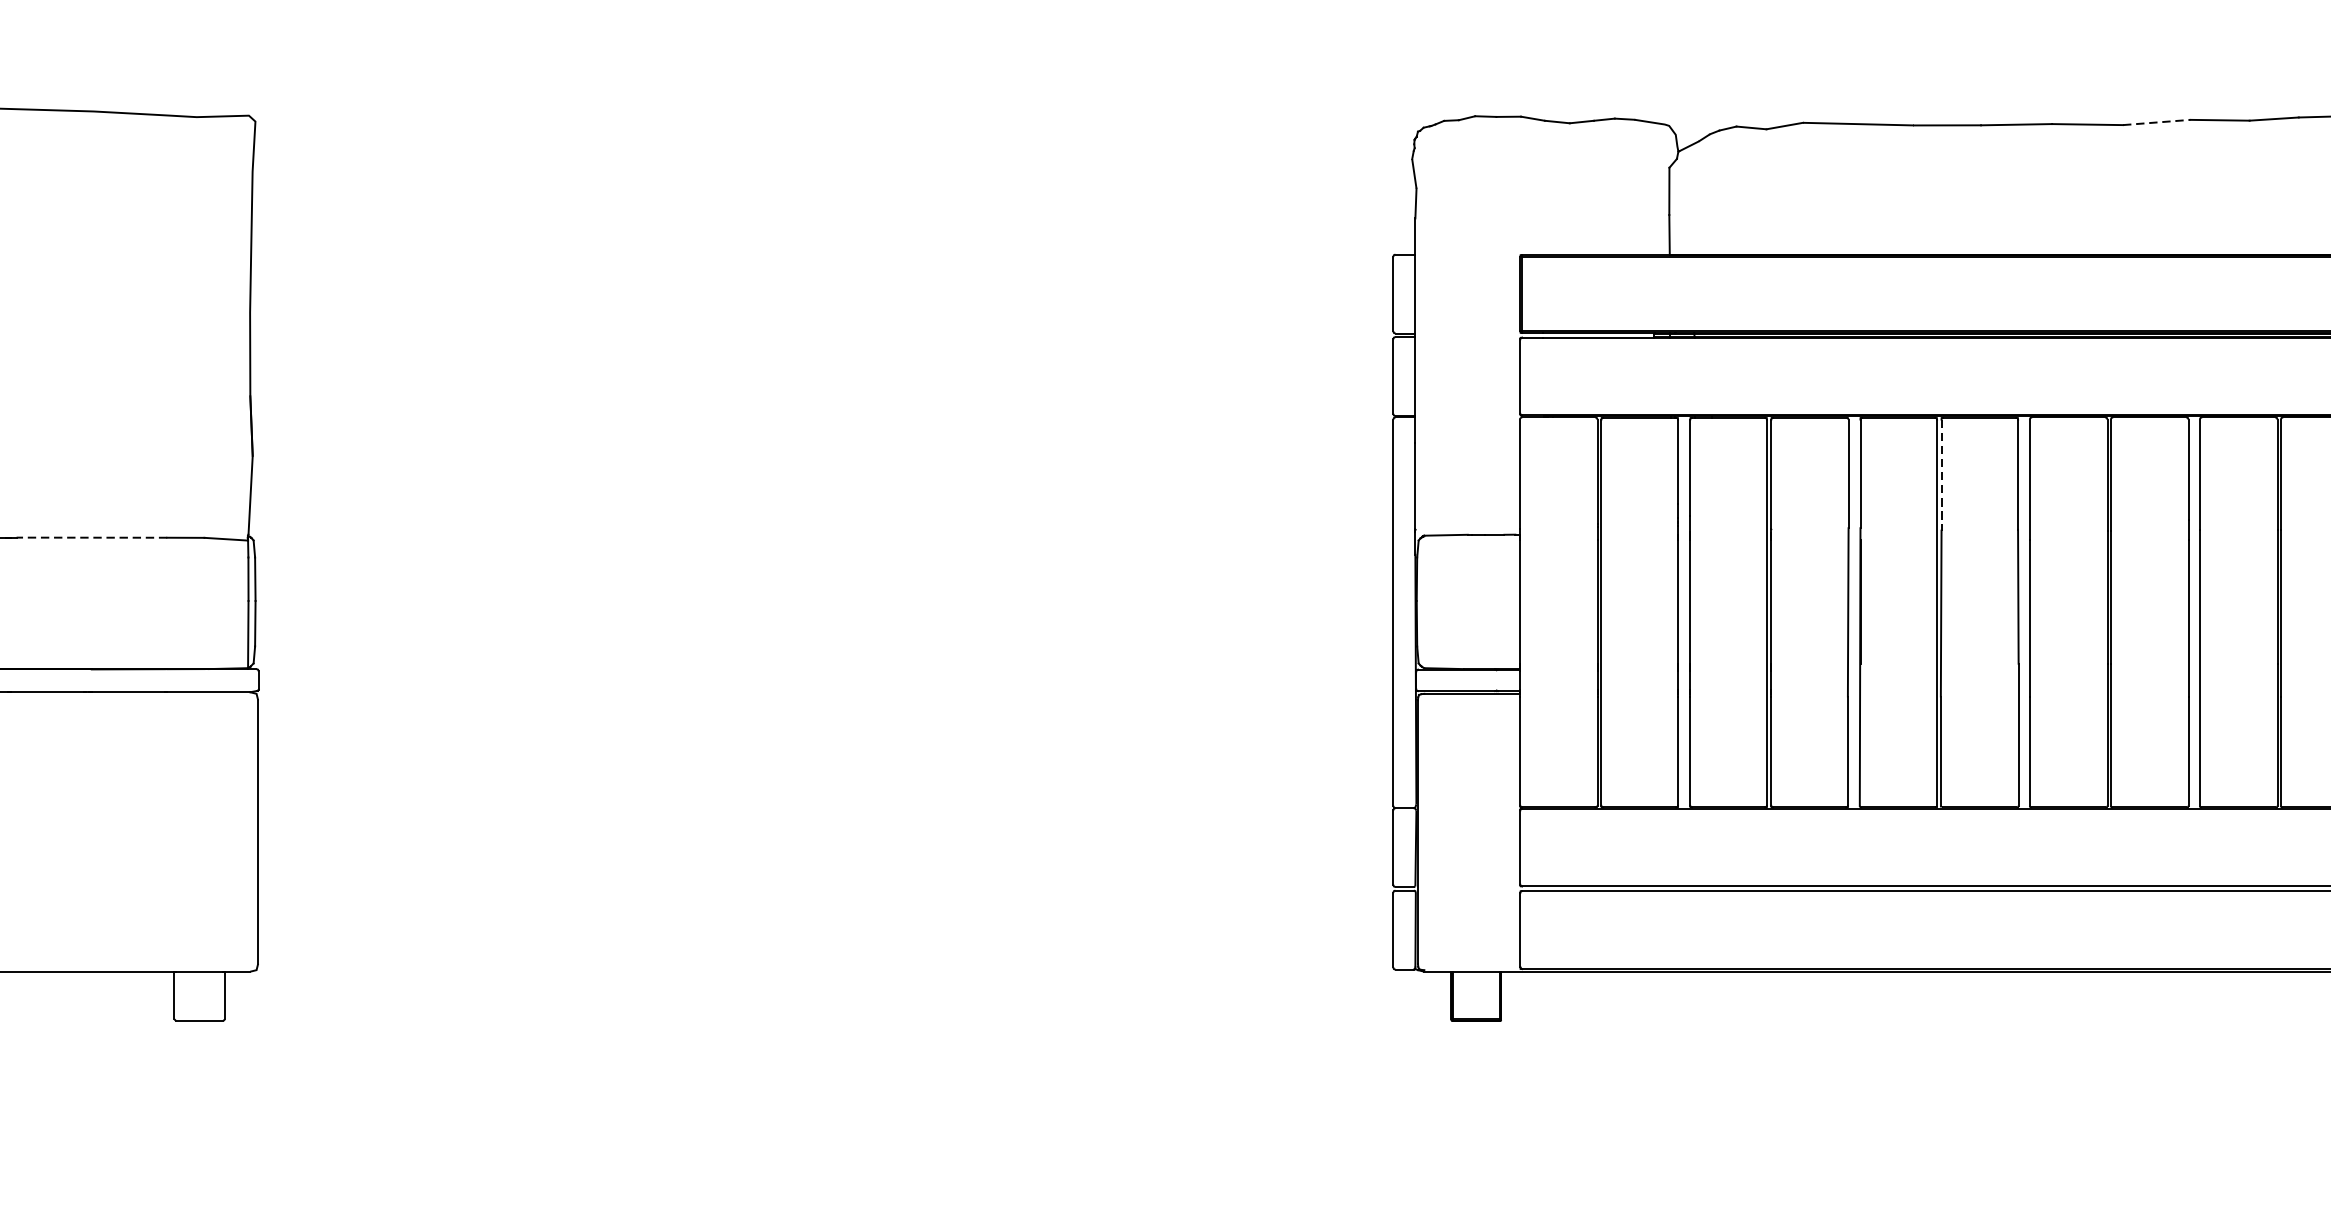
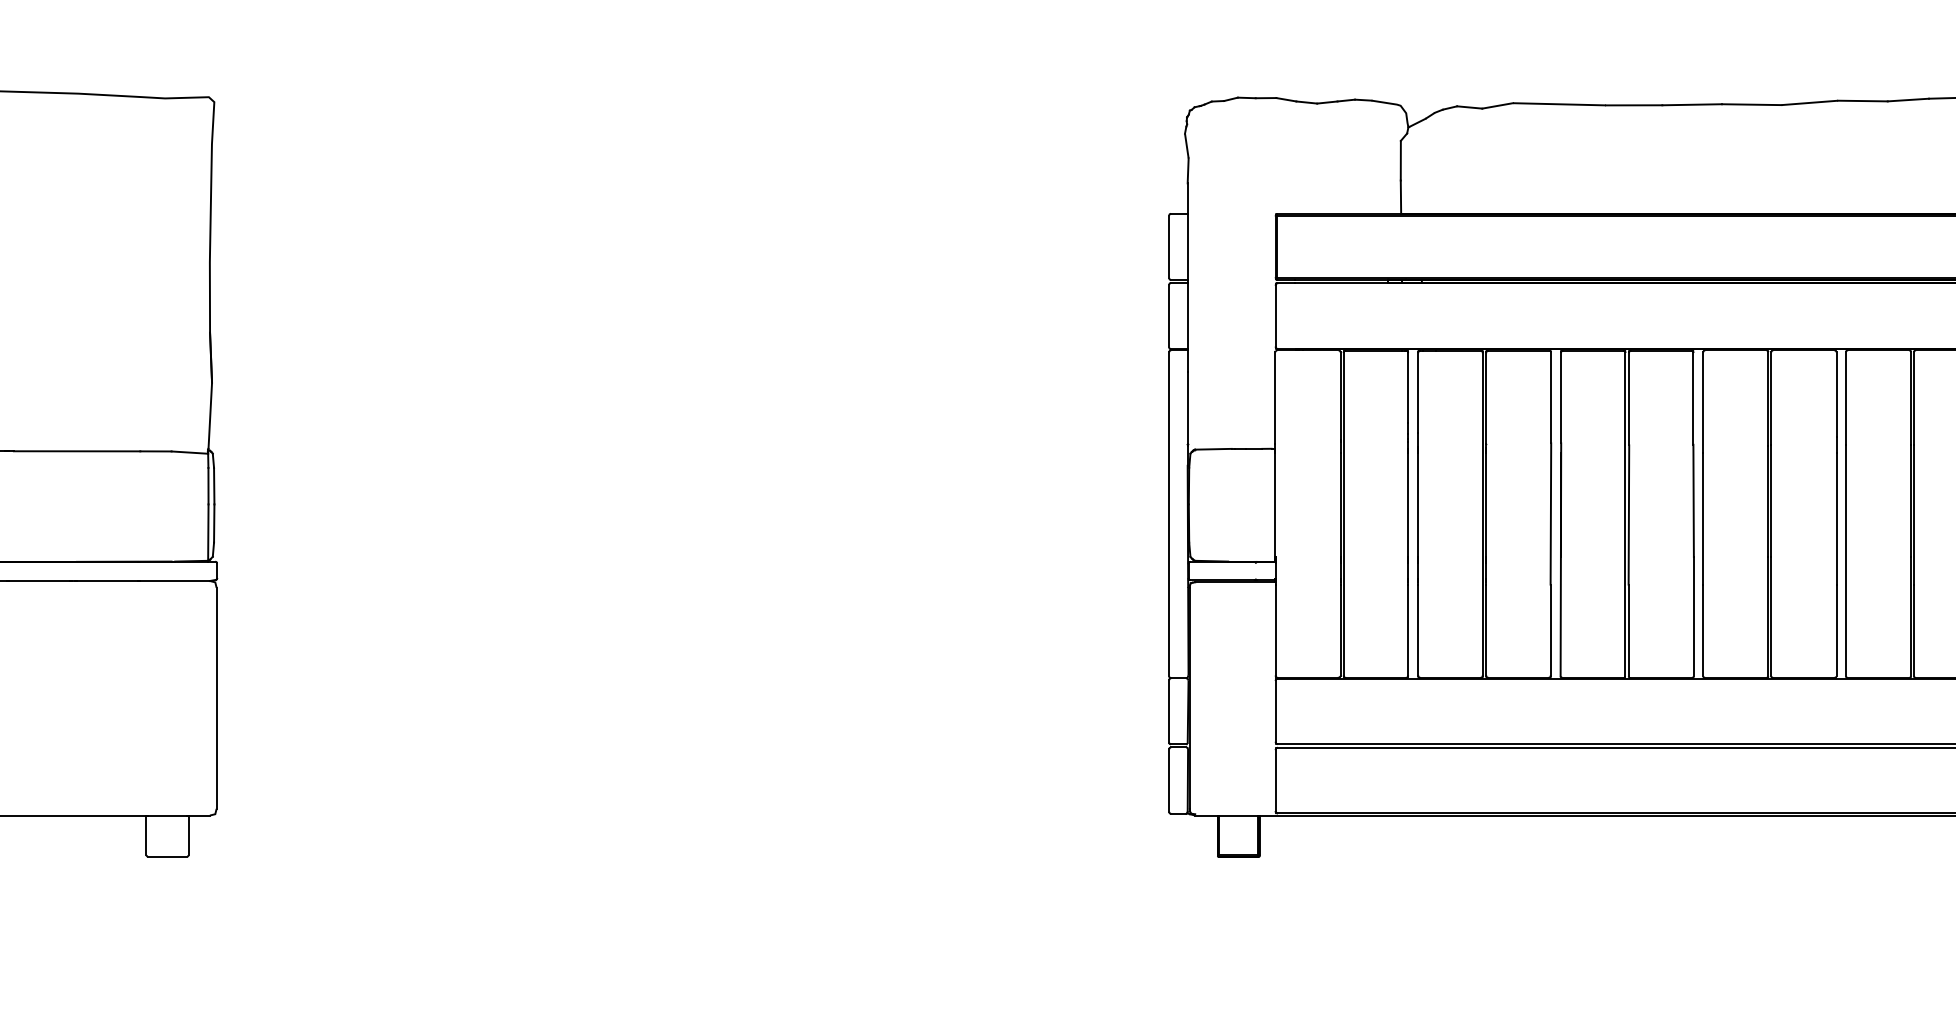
line: (2157, 121) -> (1810, 102), dashed -> solid
line: (1941, 474) -> (1629, 398), dashed -> solid
line: (91, 537) -> (76, 451), dashed -> solid

